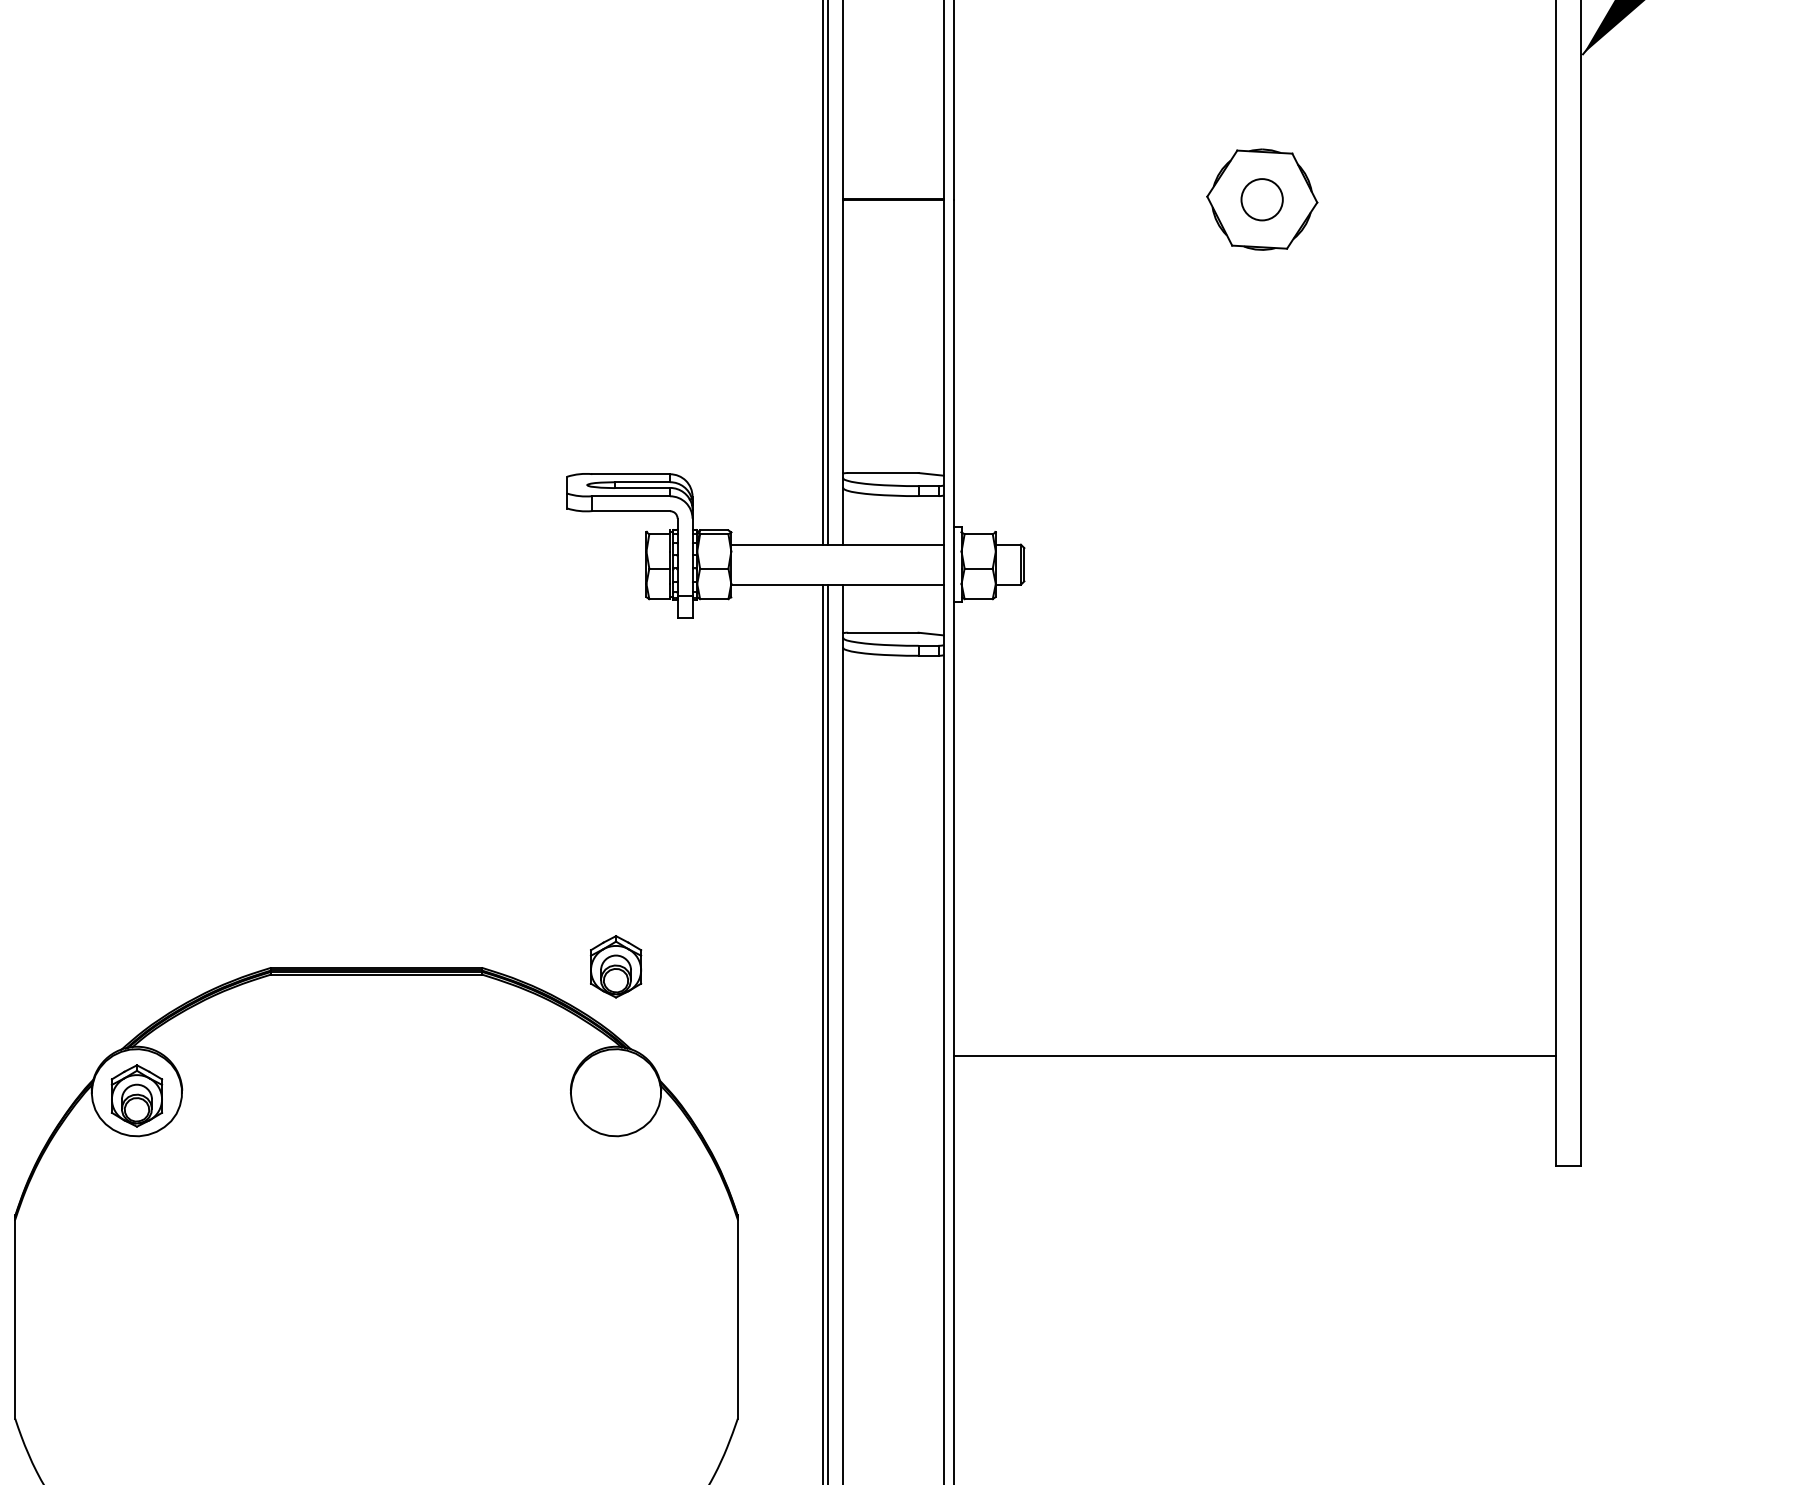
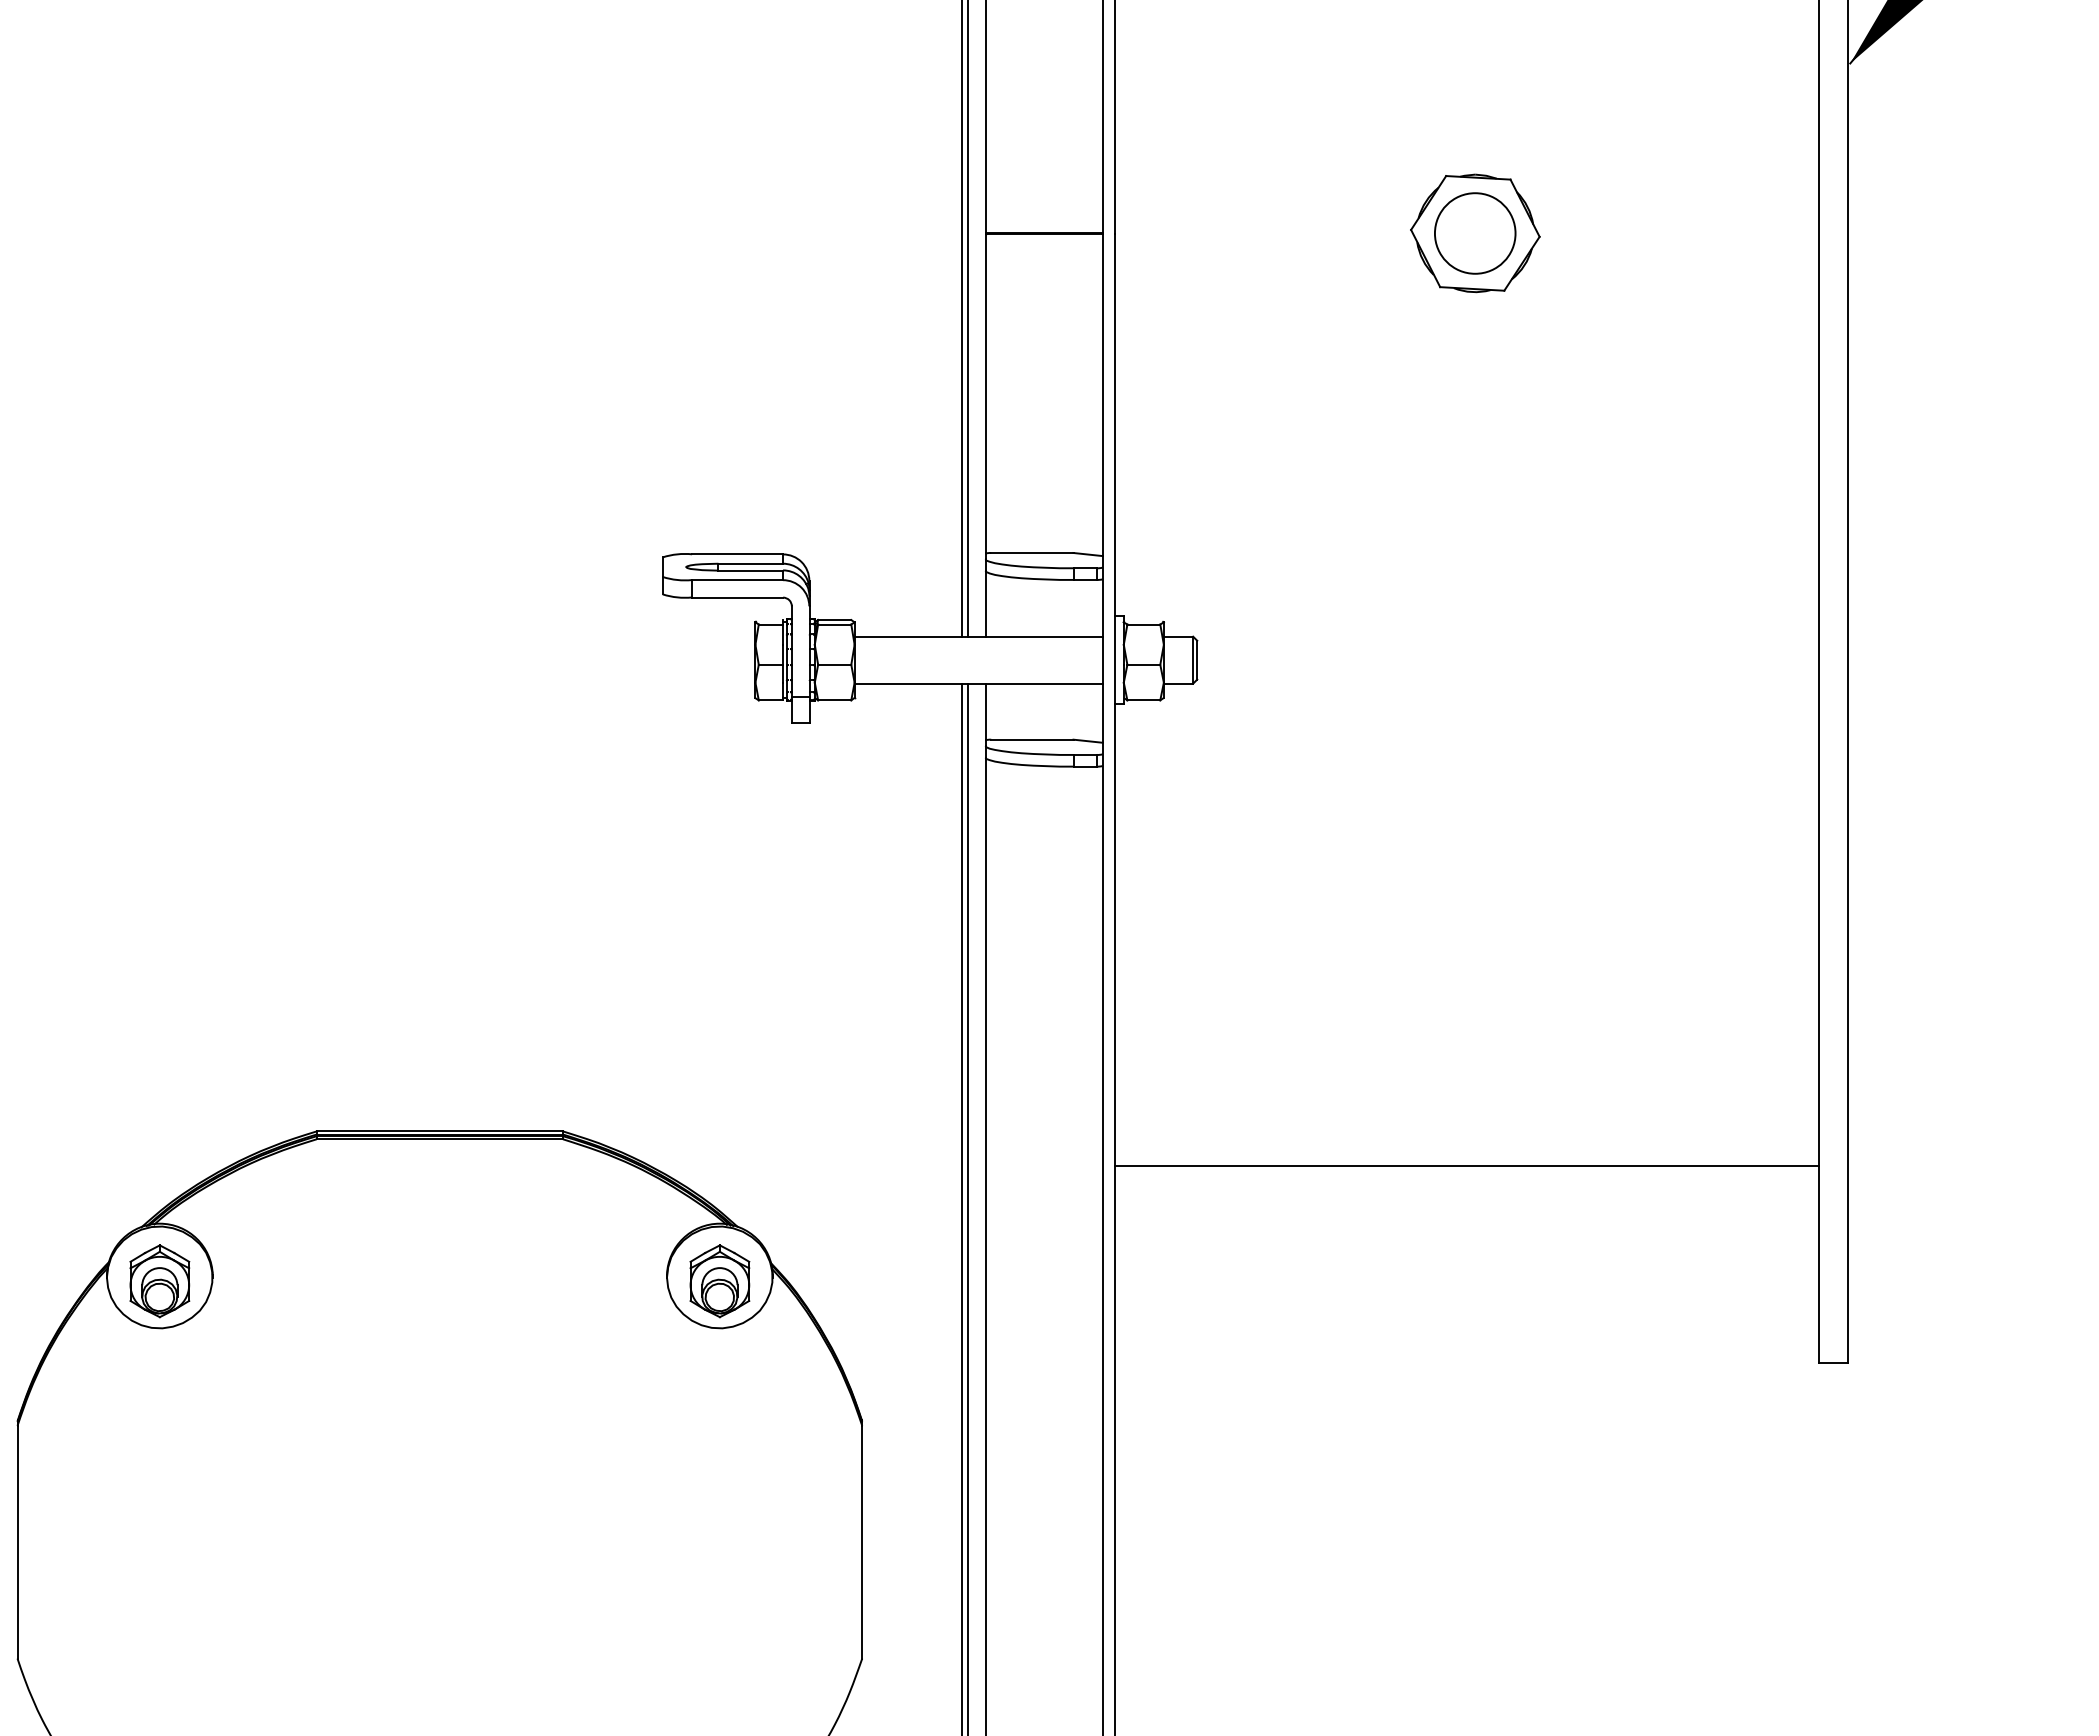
circle: (1261, 199) -> (1474, 233), size x1.67
part: (615, 967) -> (719, 1281), moved
line: (1254, 1056) -> (1466, 1166), moved

